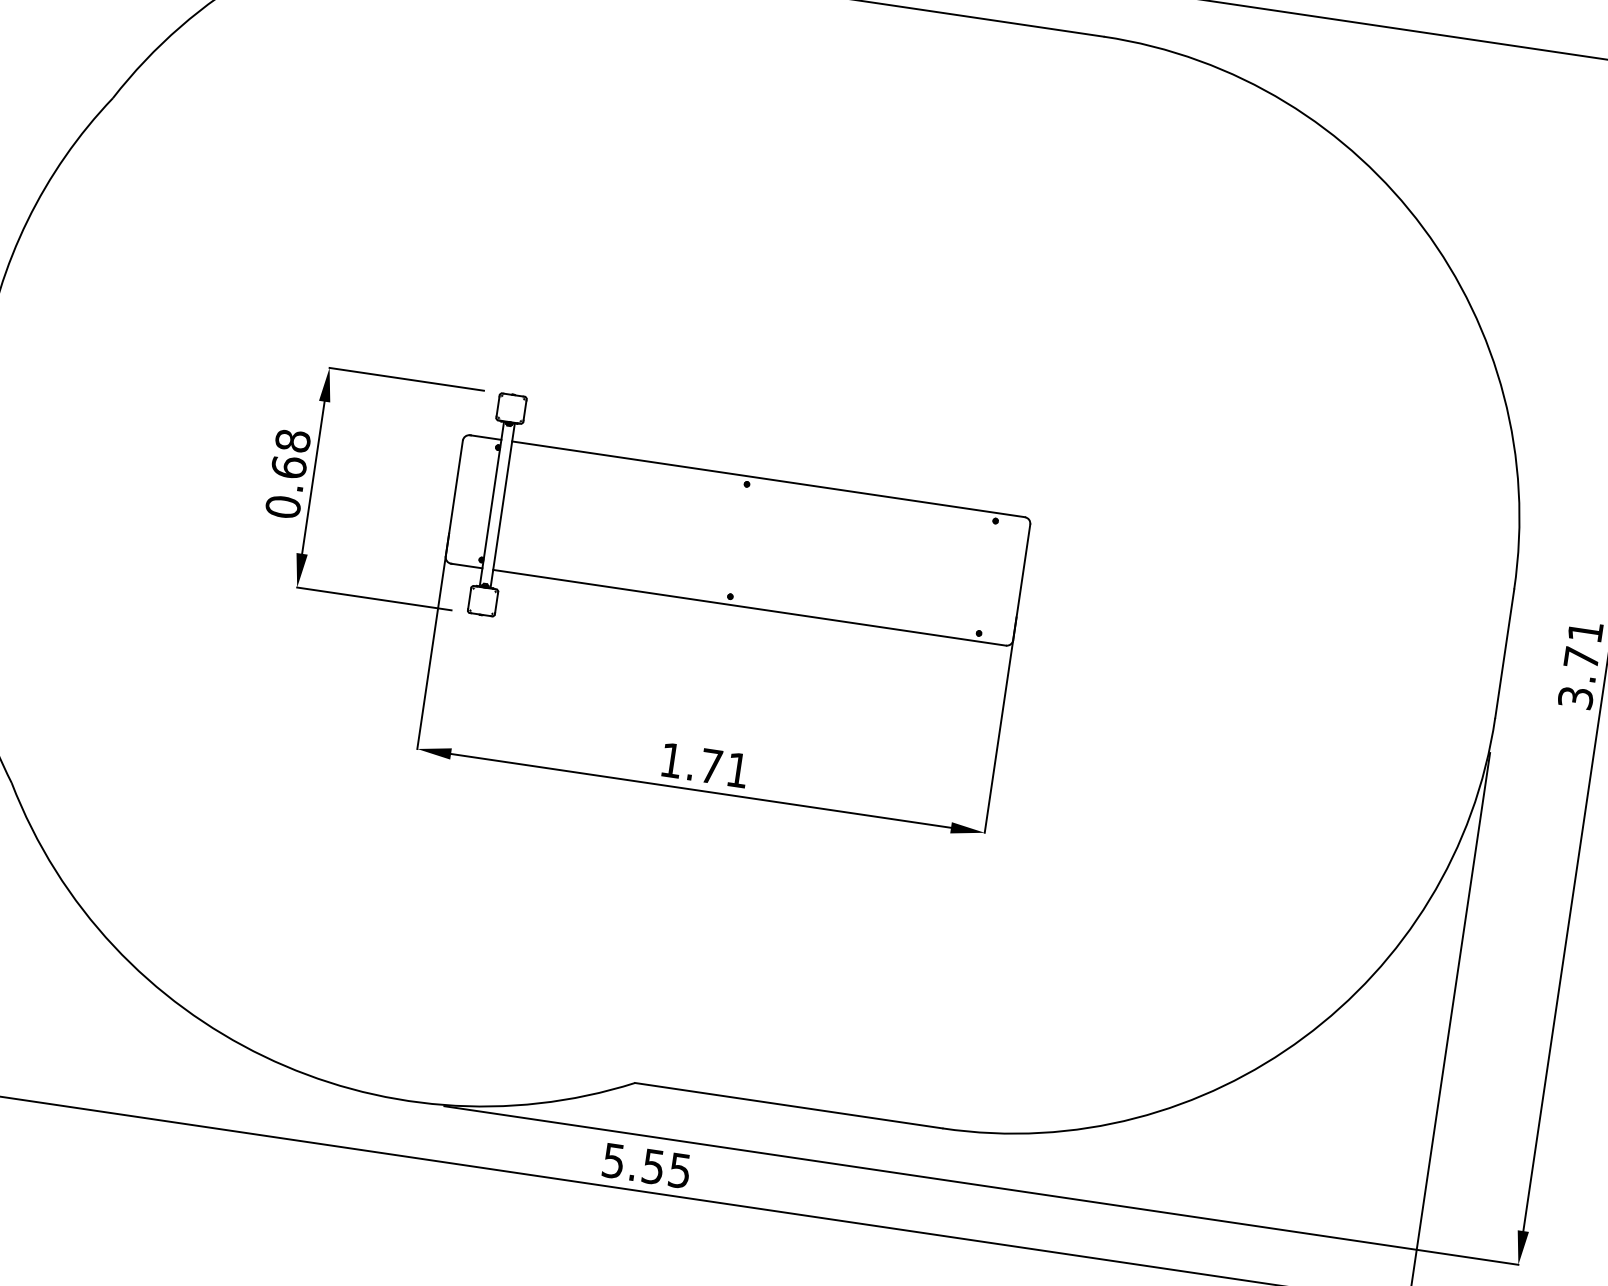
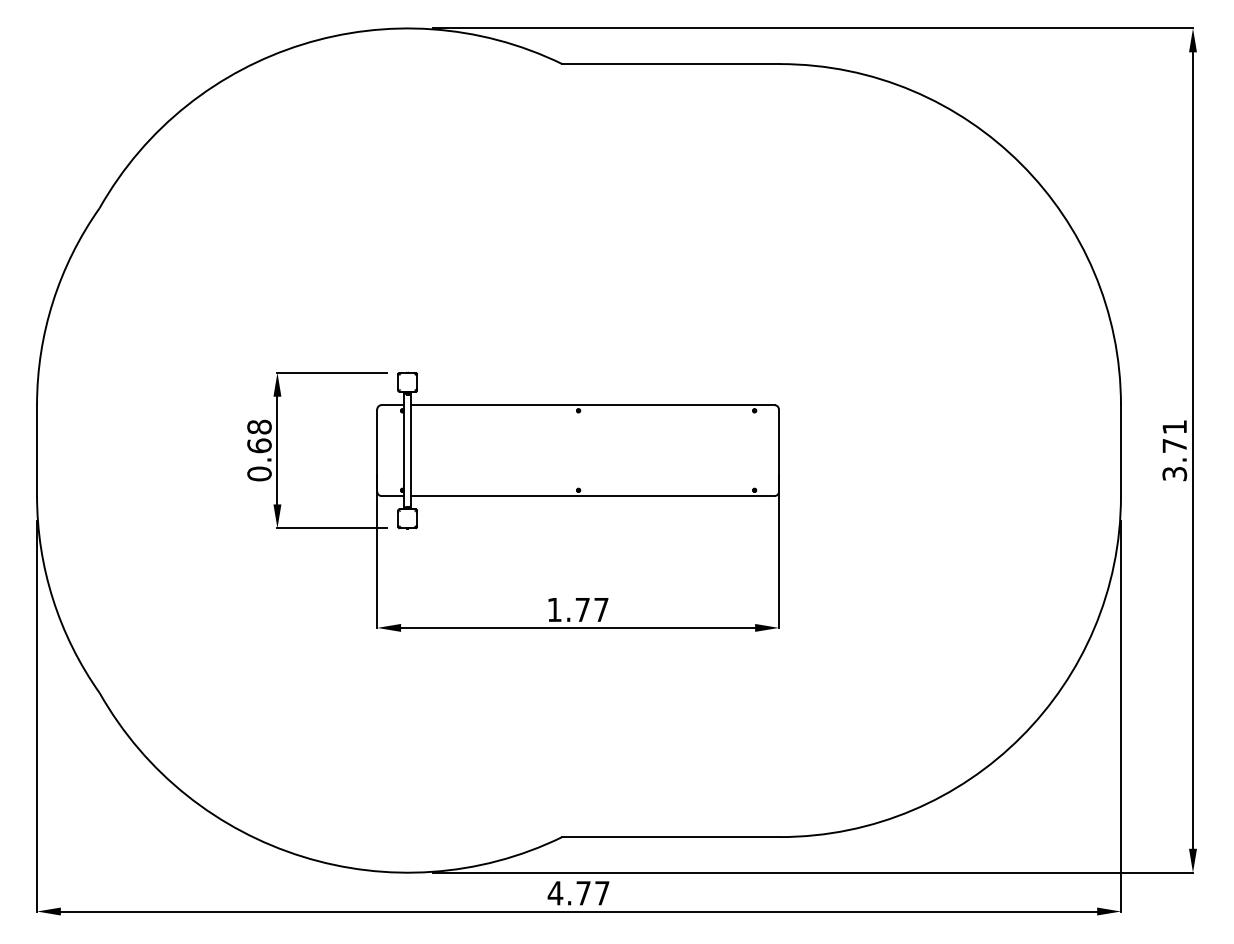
text: (737, 769) -> (601, 609), 1.71 -> 1.77
text: (646, 1166) -> (578, 893), 5.55 -> 4.77

